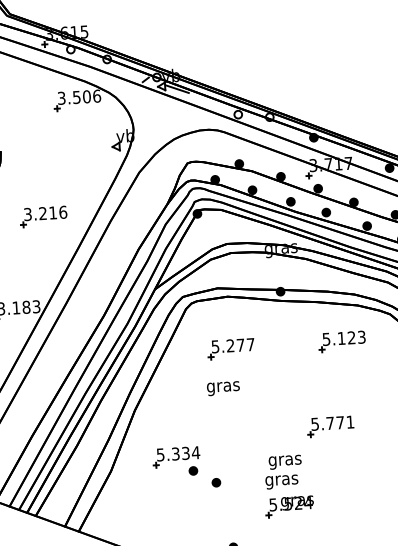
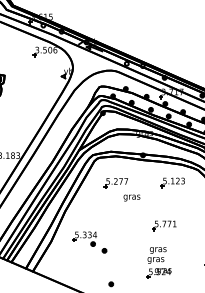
part: (43, 217) -> (24, 110), removed
text: (222, 387) -> (131, 197), moved
part: (287, 485) -> (158, 262), moved

